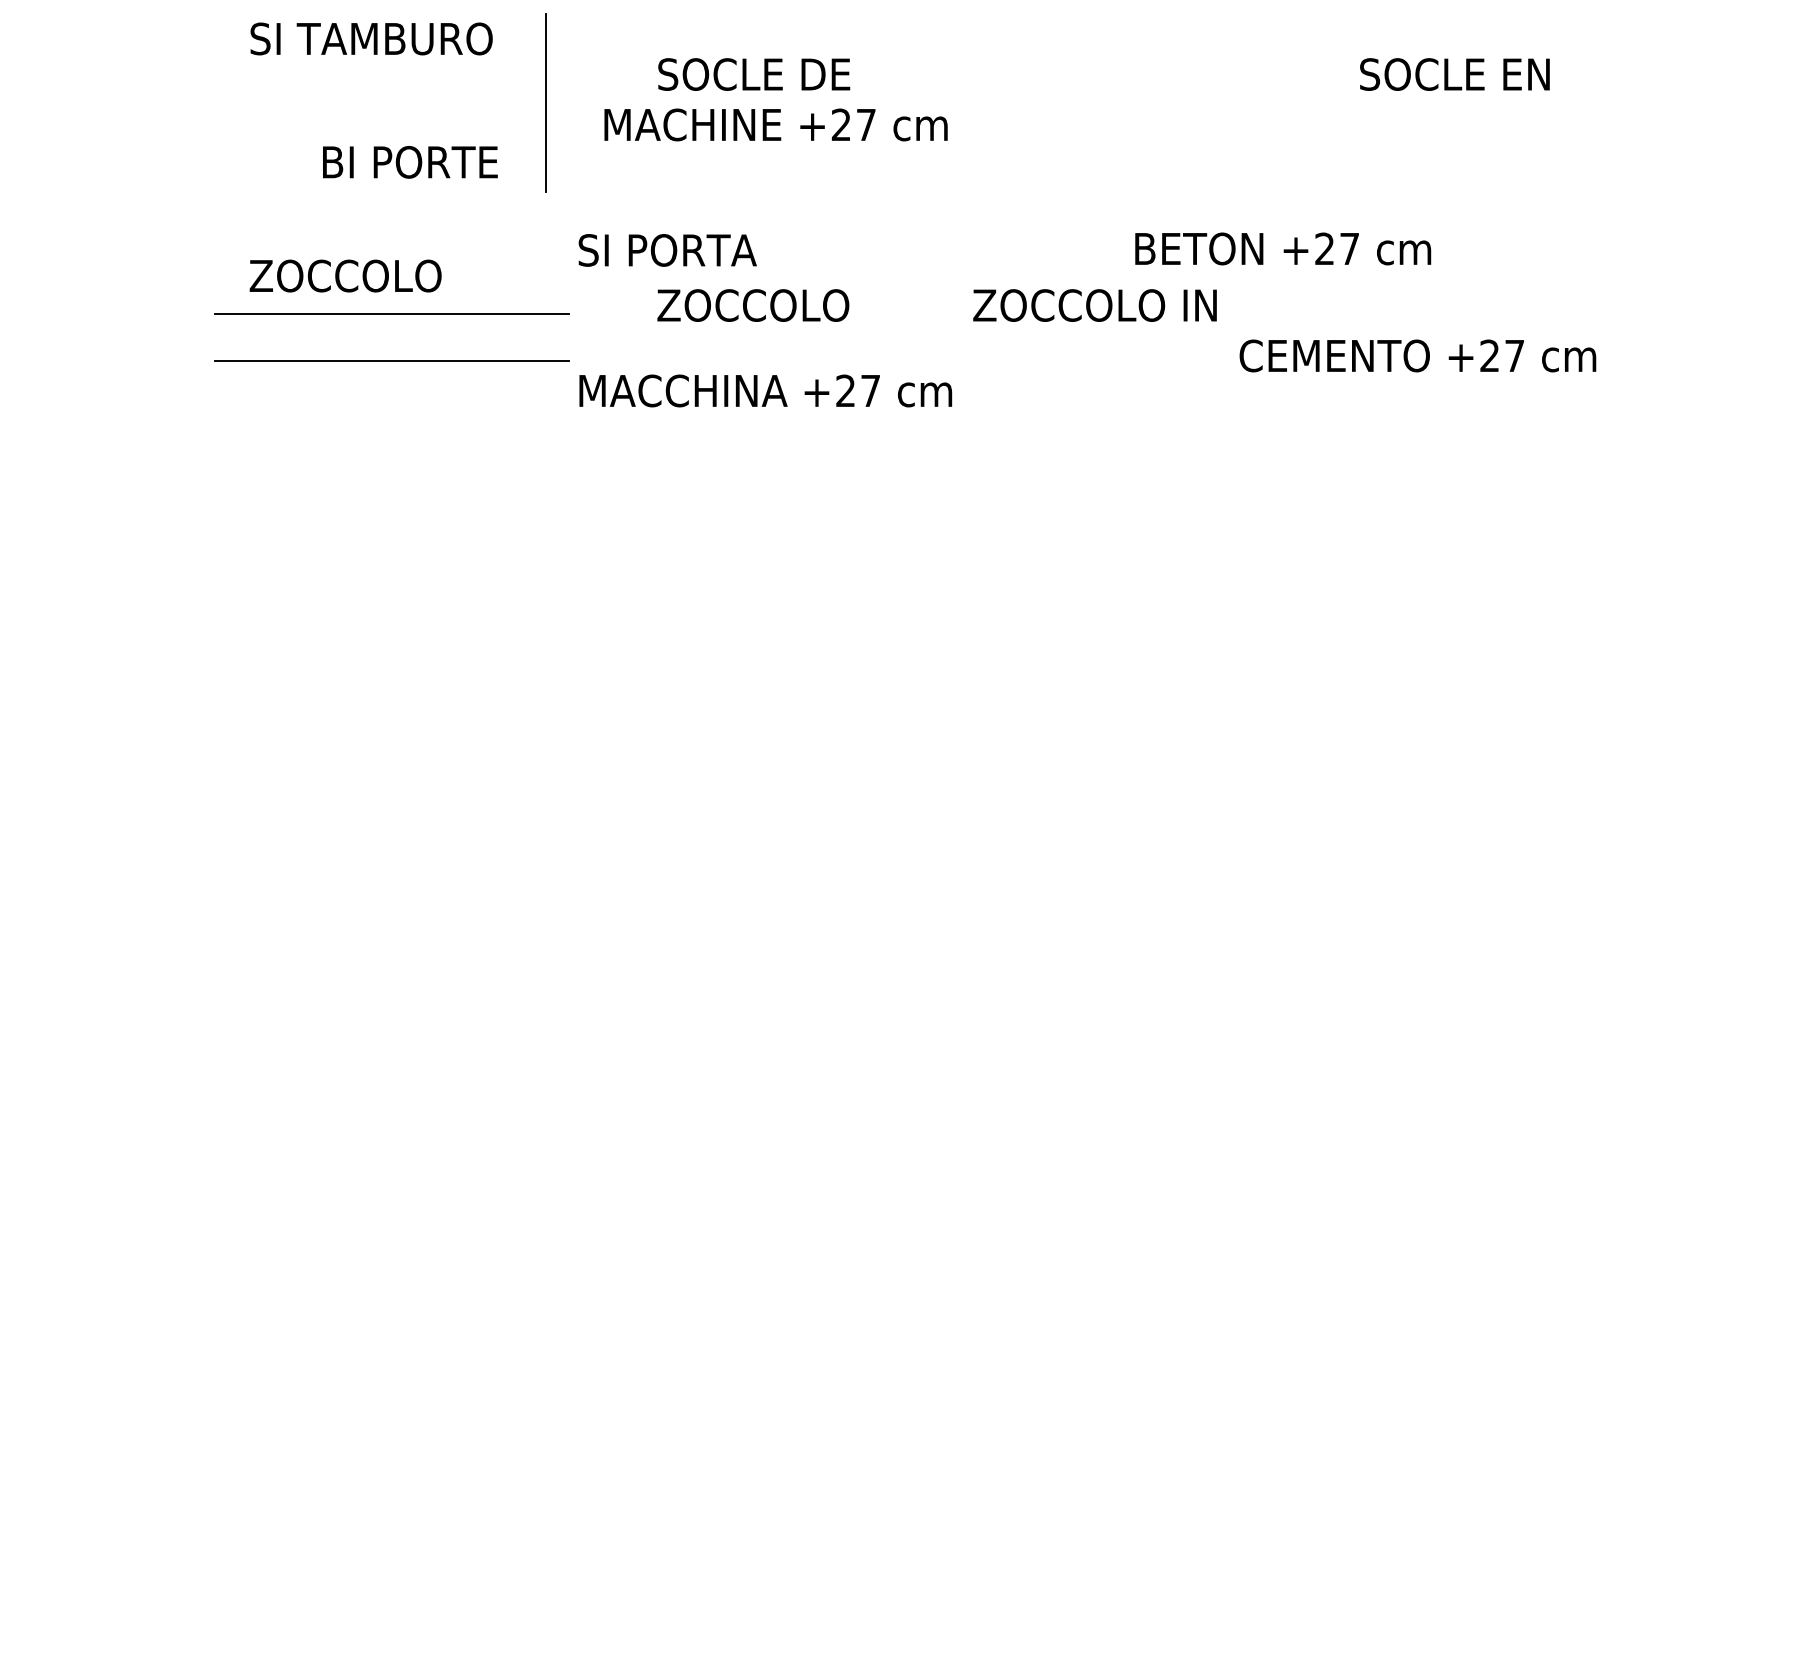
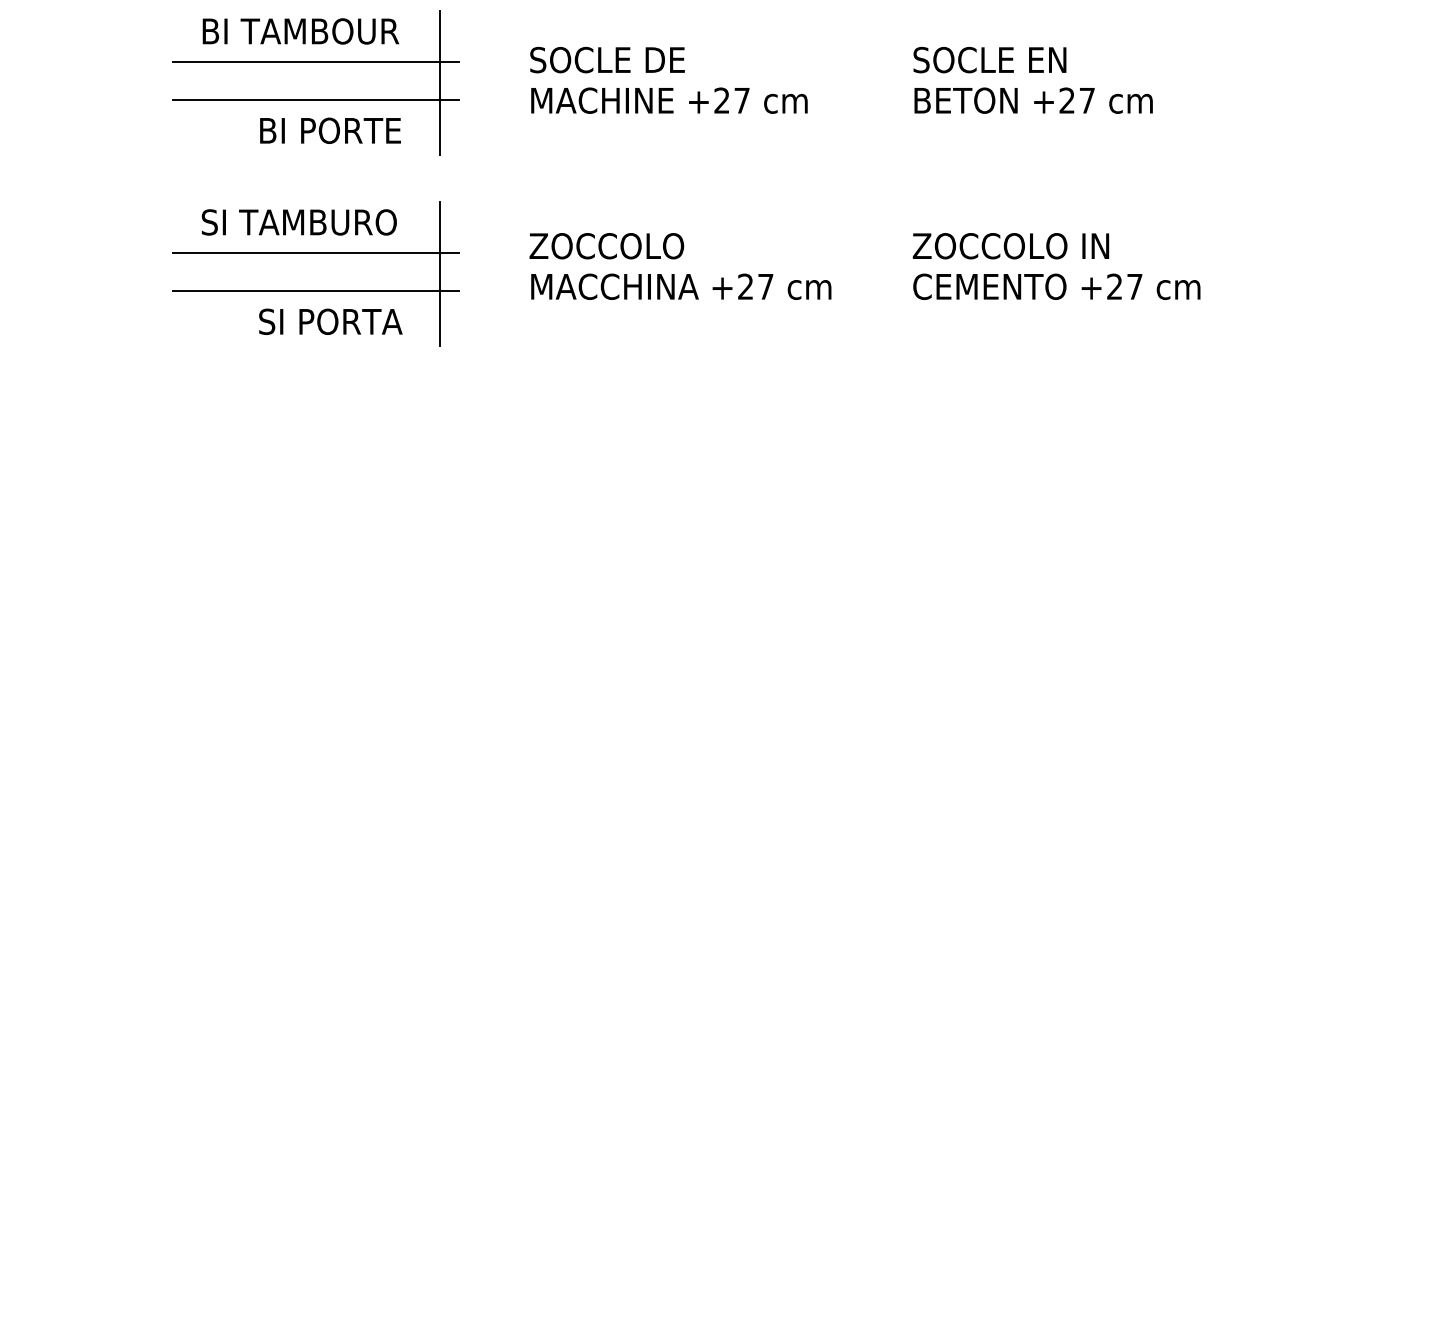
text: (372, 38) -> (300, 31), SI TAMBURO -> BI TAMBOUR
text: (1454, 74) -> (989, 60), moved
line: (391, 76) -> (315, 61), added
line: (391, 124) -> (315, 100), added
text: (775, 124) -> (668, 100), moved
text: (1283, 248) -> (1033, 100), moved
text: (667, 250) -> (330, 321), moved
text: (370, 275) -> (298, 221), ZOCCOLO -> SI TAMBURO
text: (1094, 305) -> (1010, 246), moved
line: (546, 339) -> (440, 273), added
text: (1417, 355) -> (1056, 286), moved
text: (765, 390) -> (681, 286), moved

